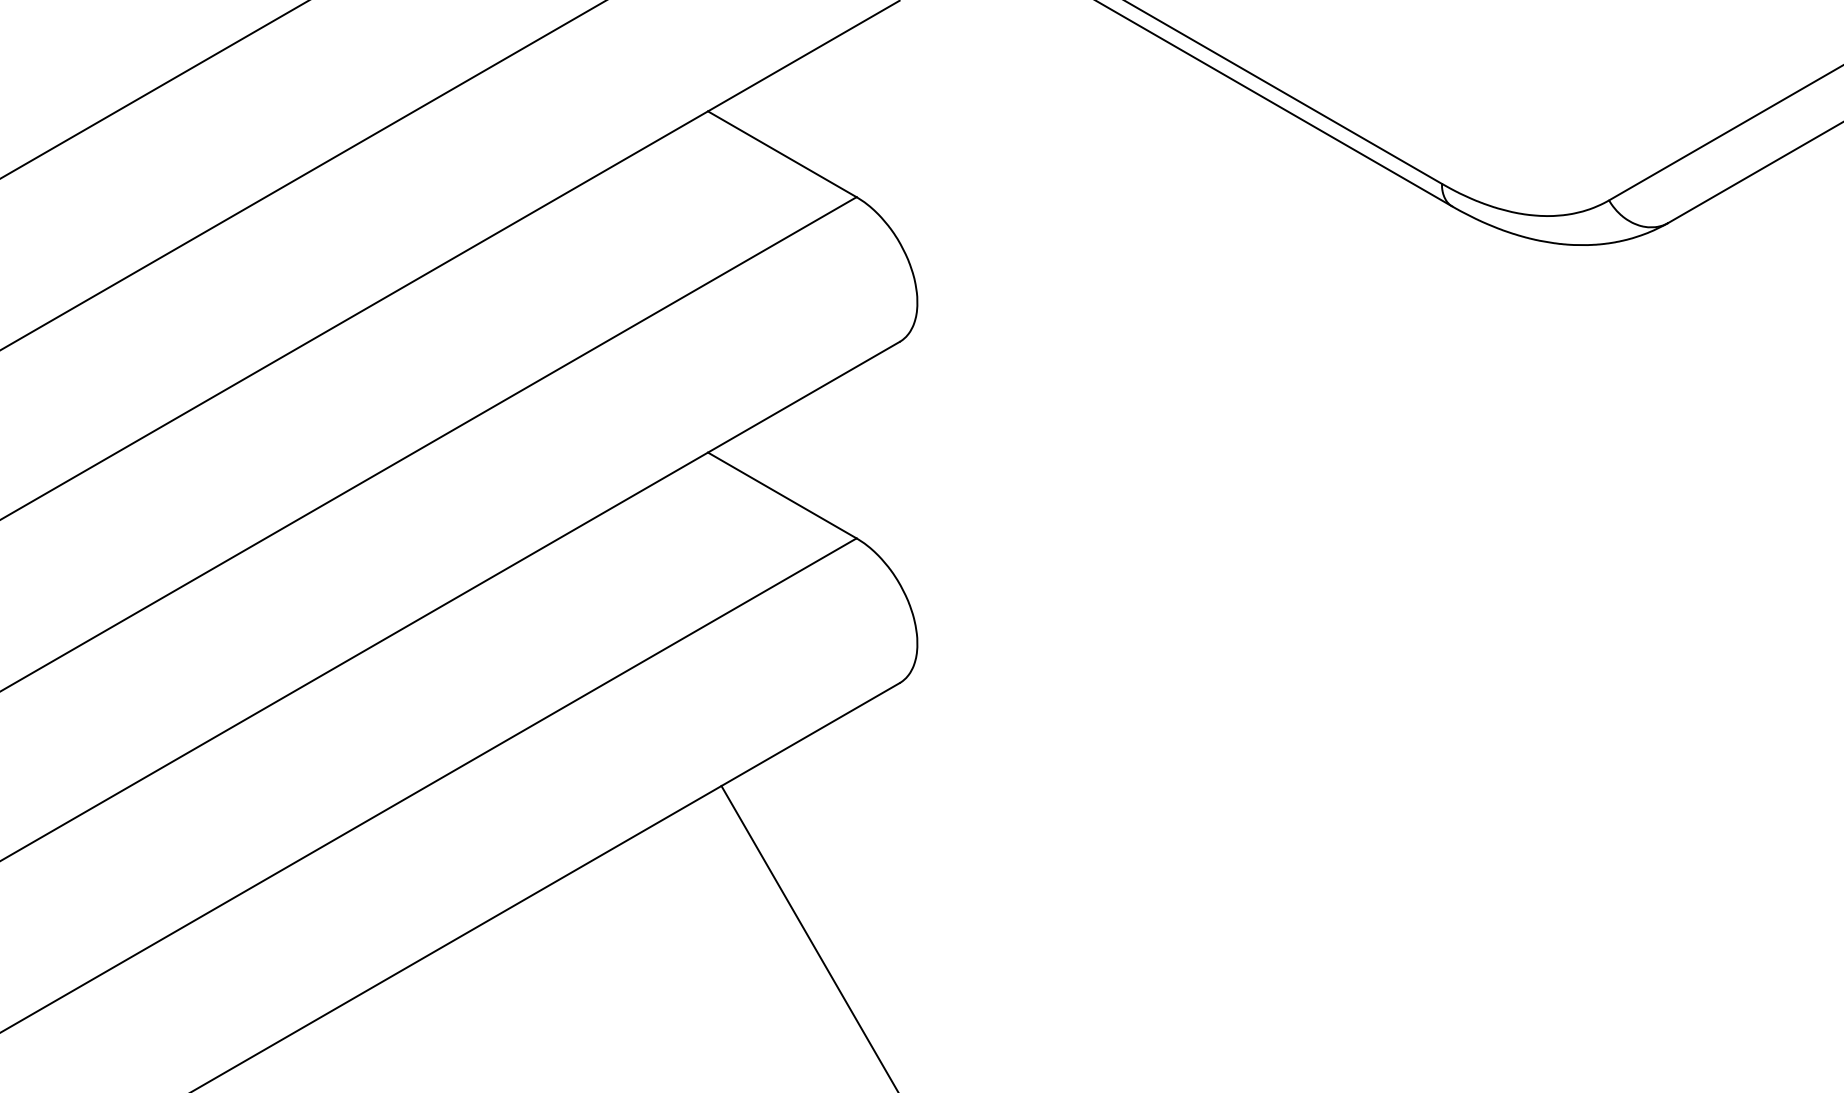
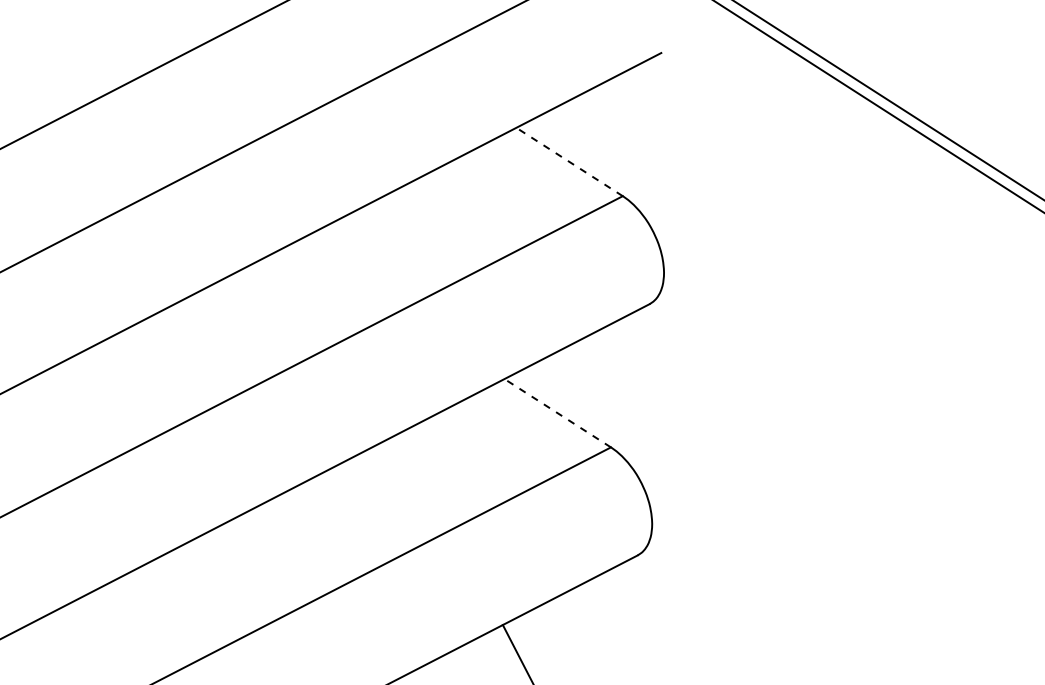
line: (782, 154) -> (569, 162), solid -> dashed
line: (782, 495) -> (557, 413), solid -> dashed

